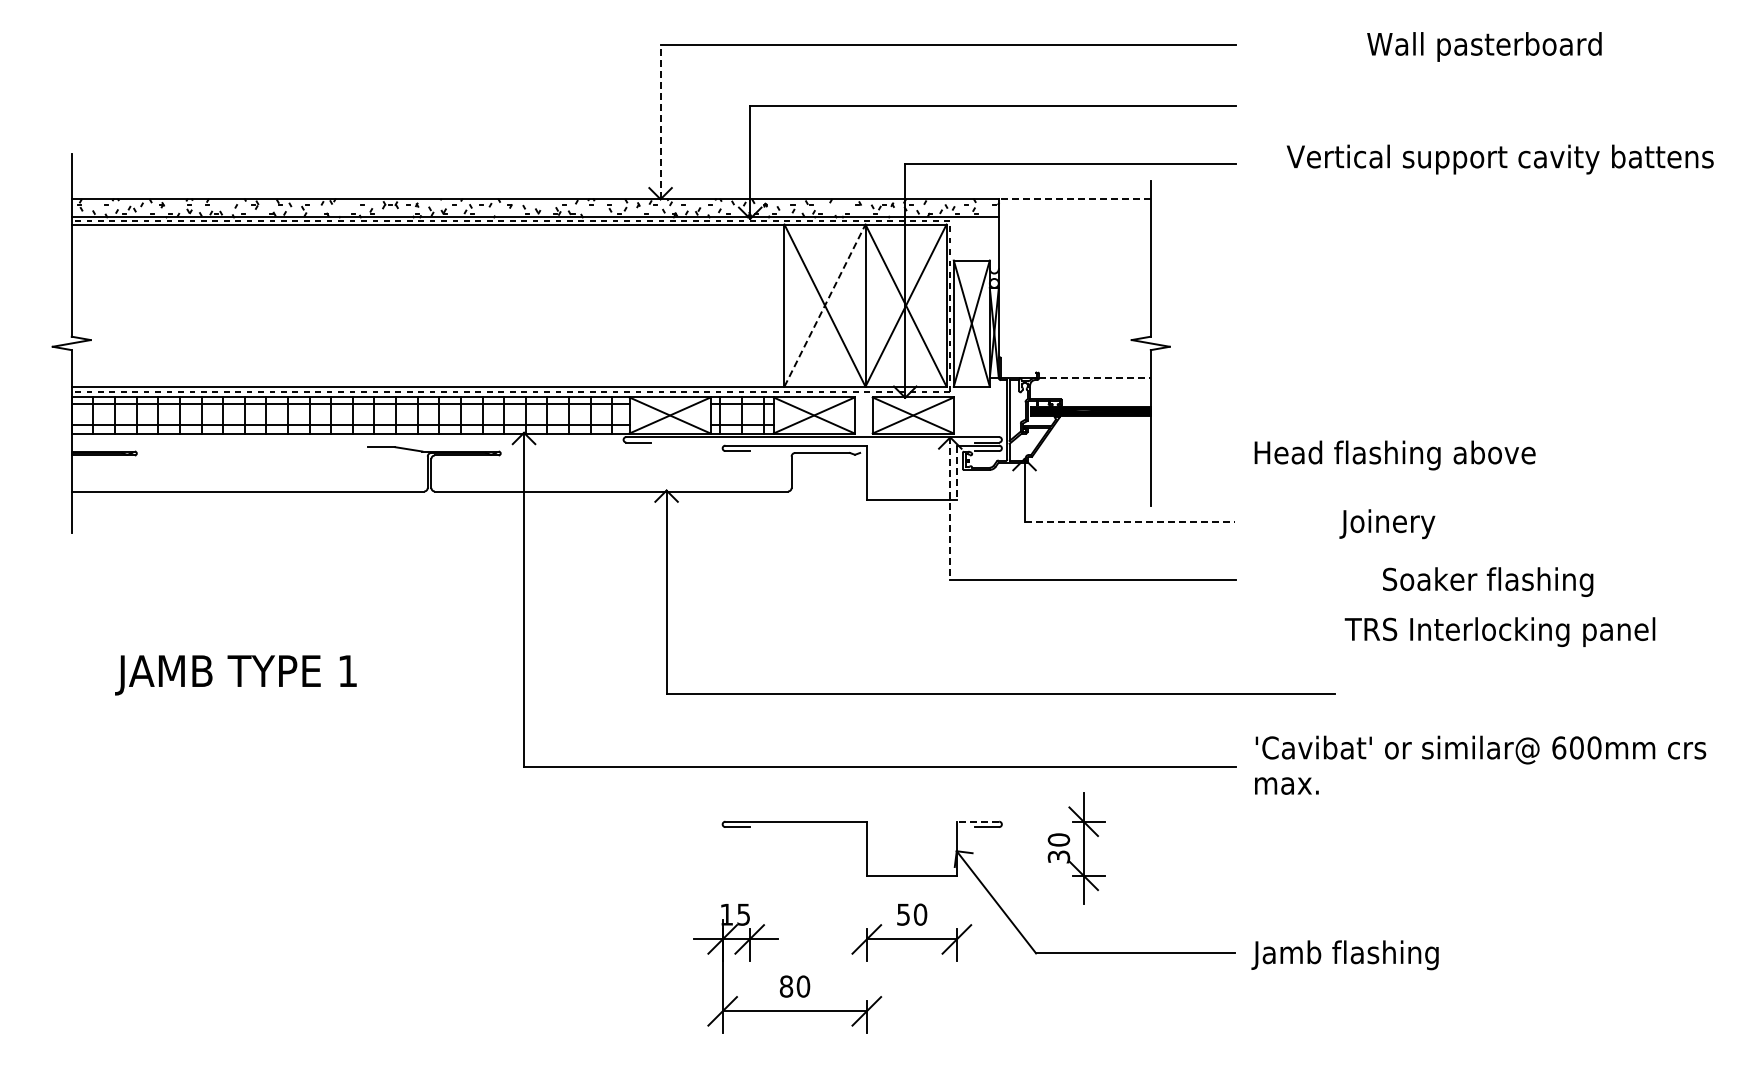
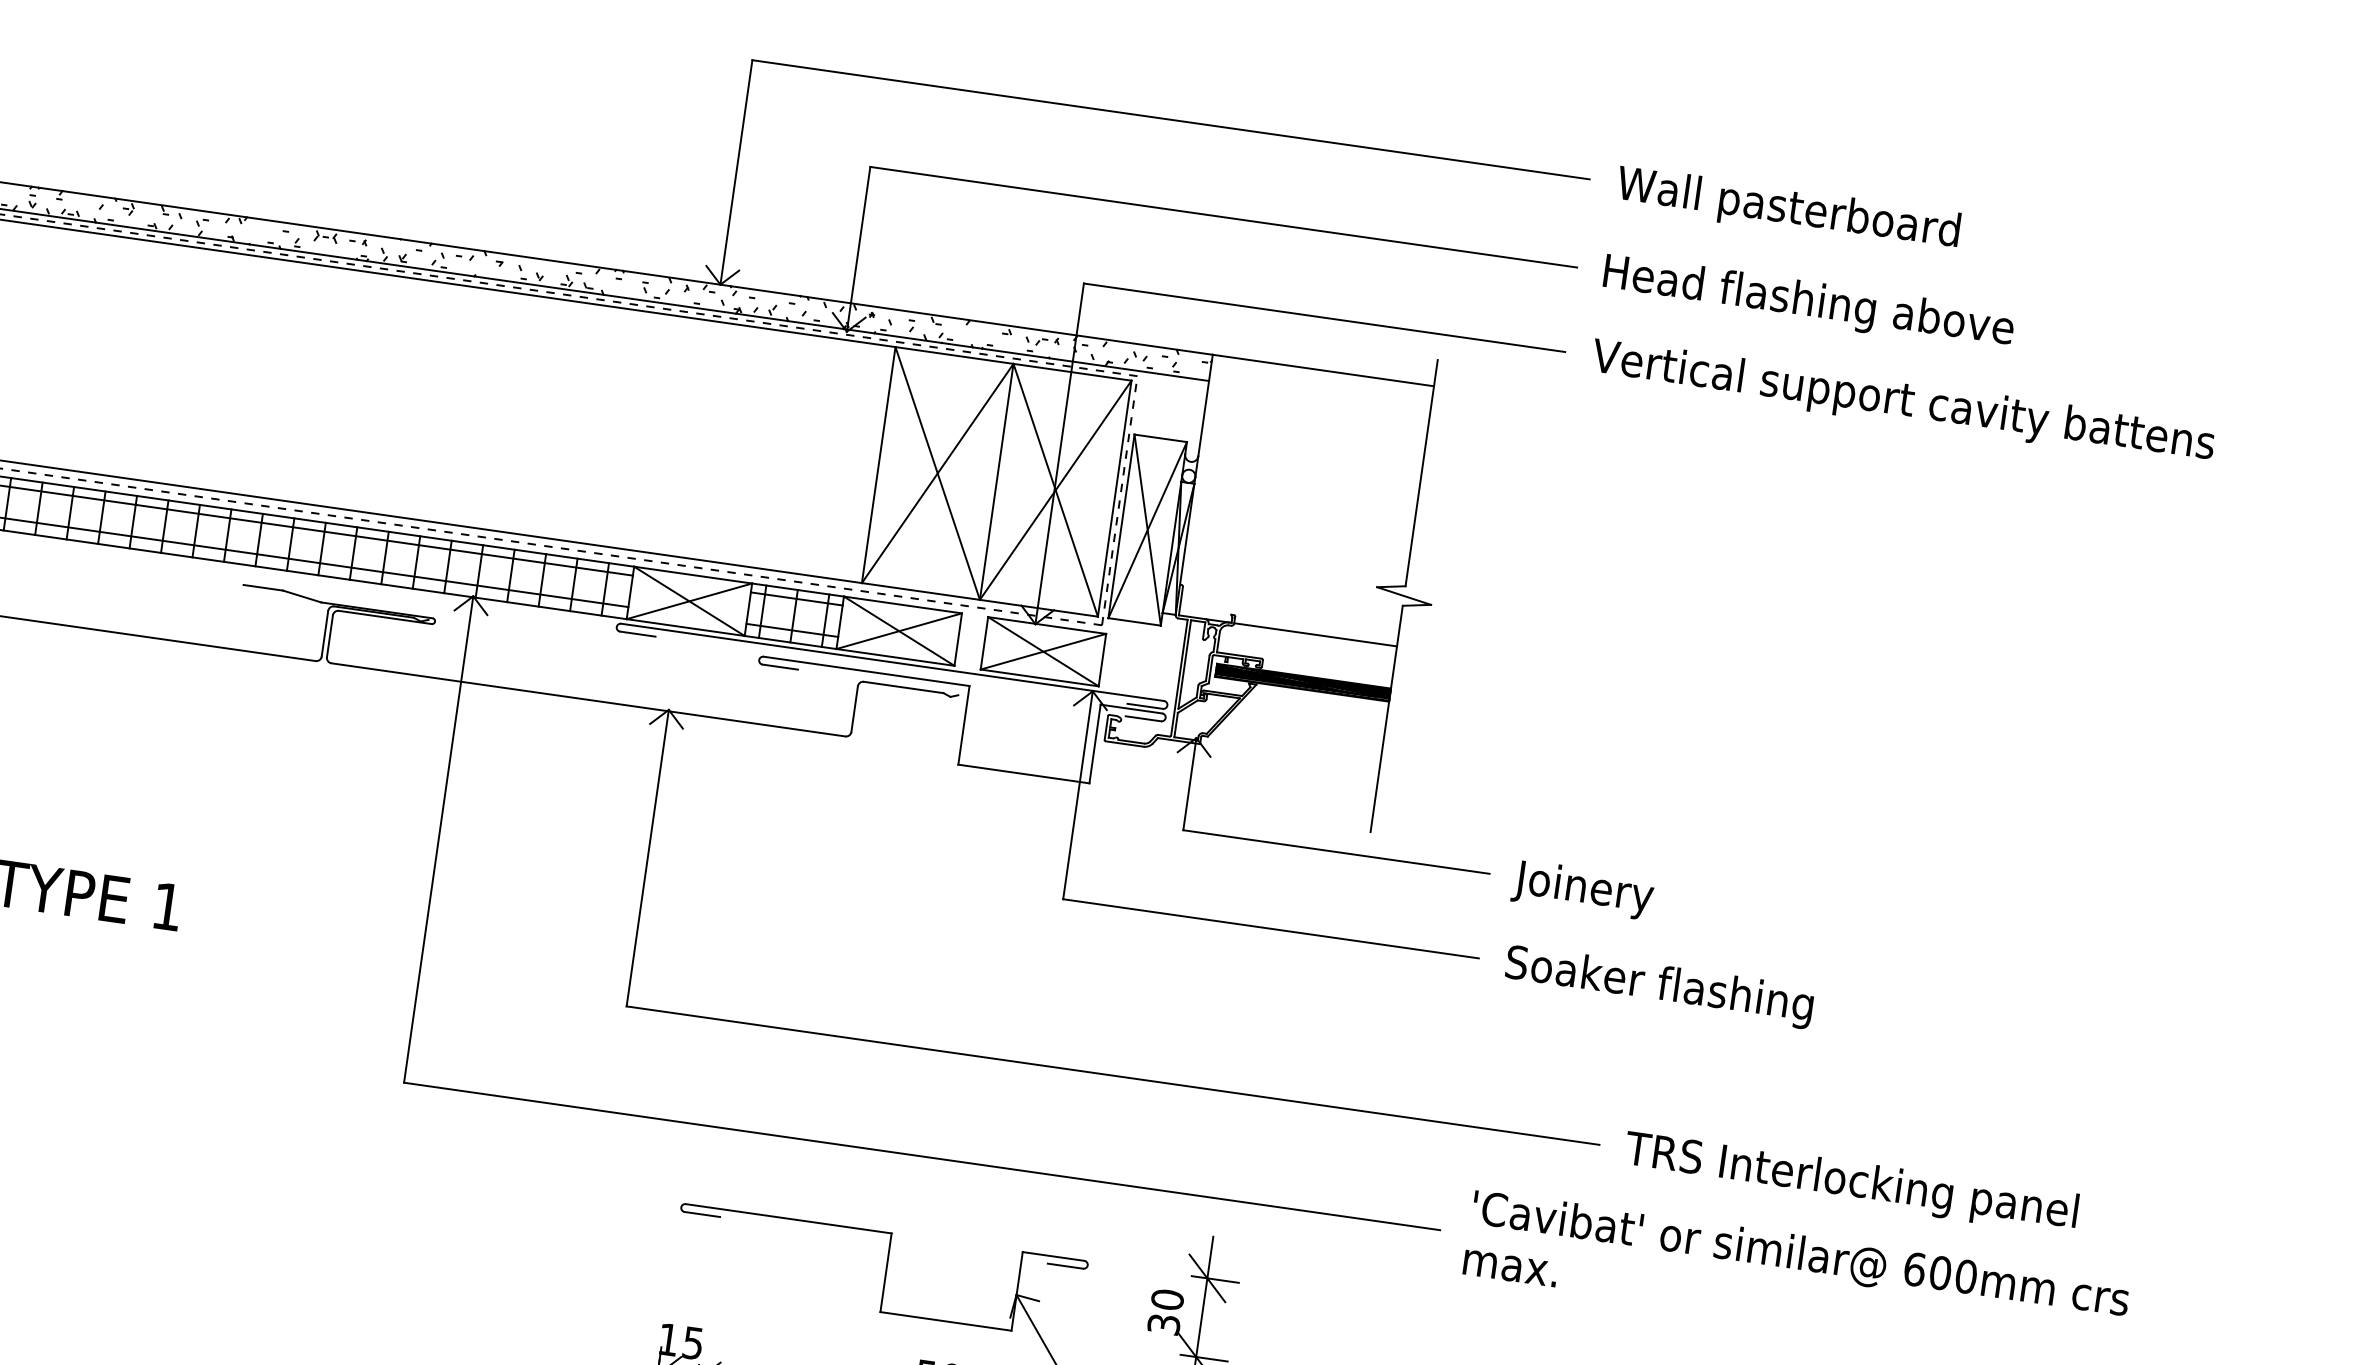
text: (1484, 46) -> (1788, 209), moved
line: (660, 121) -> (736, 171), dashed -> solid
text: (1499, 159) -> (1901, 402), moved
line: (1074, 199) -> (1322, 370), dashed -> solid
line: (825, 305) -> (938, 473), dashed -> solid
line: (1094, 378) -> (1314, 635), dashed -> solid
text: (1394, 455) -> (1807, 303), moved
line: (956, 473) -> (1094, 745), dashed -> solid
line: (950, 509) -> (1078, 796), dashed -> solid
line: (1130, 522) -> (1337, 852), dashed -> solid
text: (1387, 524) -> (1583, 890), moved
text: (1488, 581) -> (1660, 986), moved
text: (1499, 631) -> (1850, 1182), moved
line: (977, 821) -> (1052, 1256), dashed -> solid

